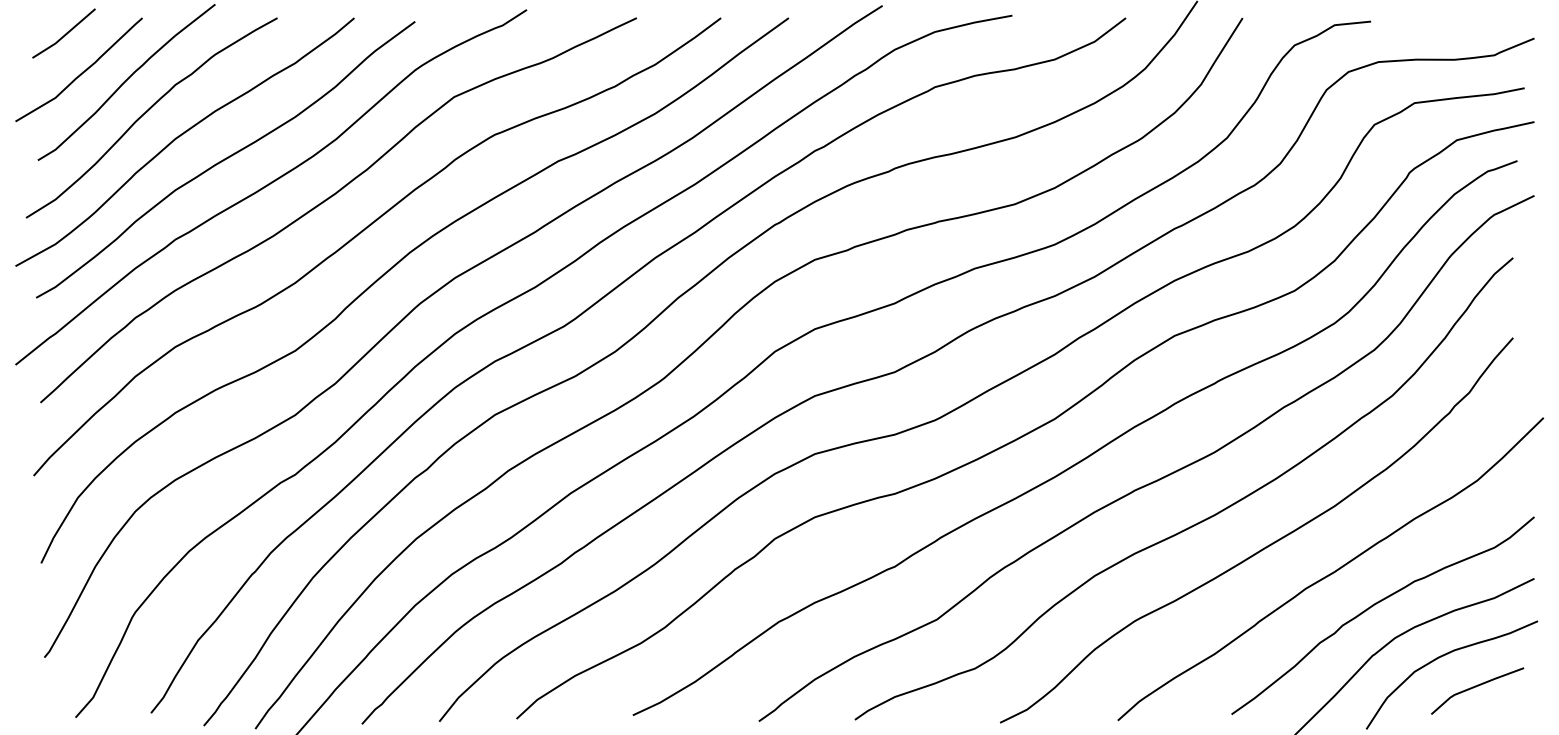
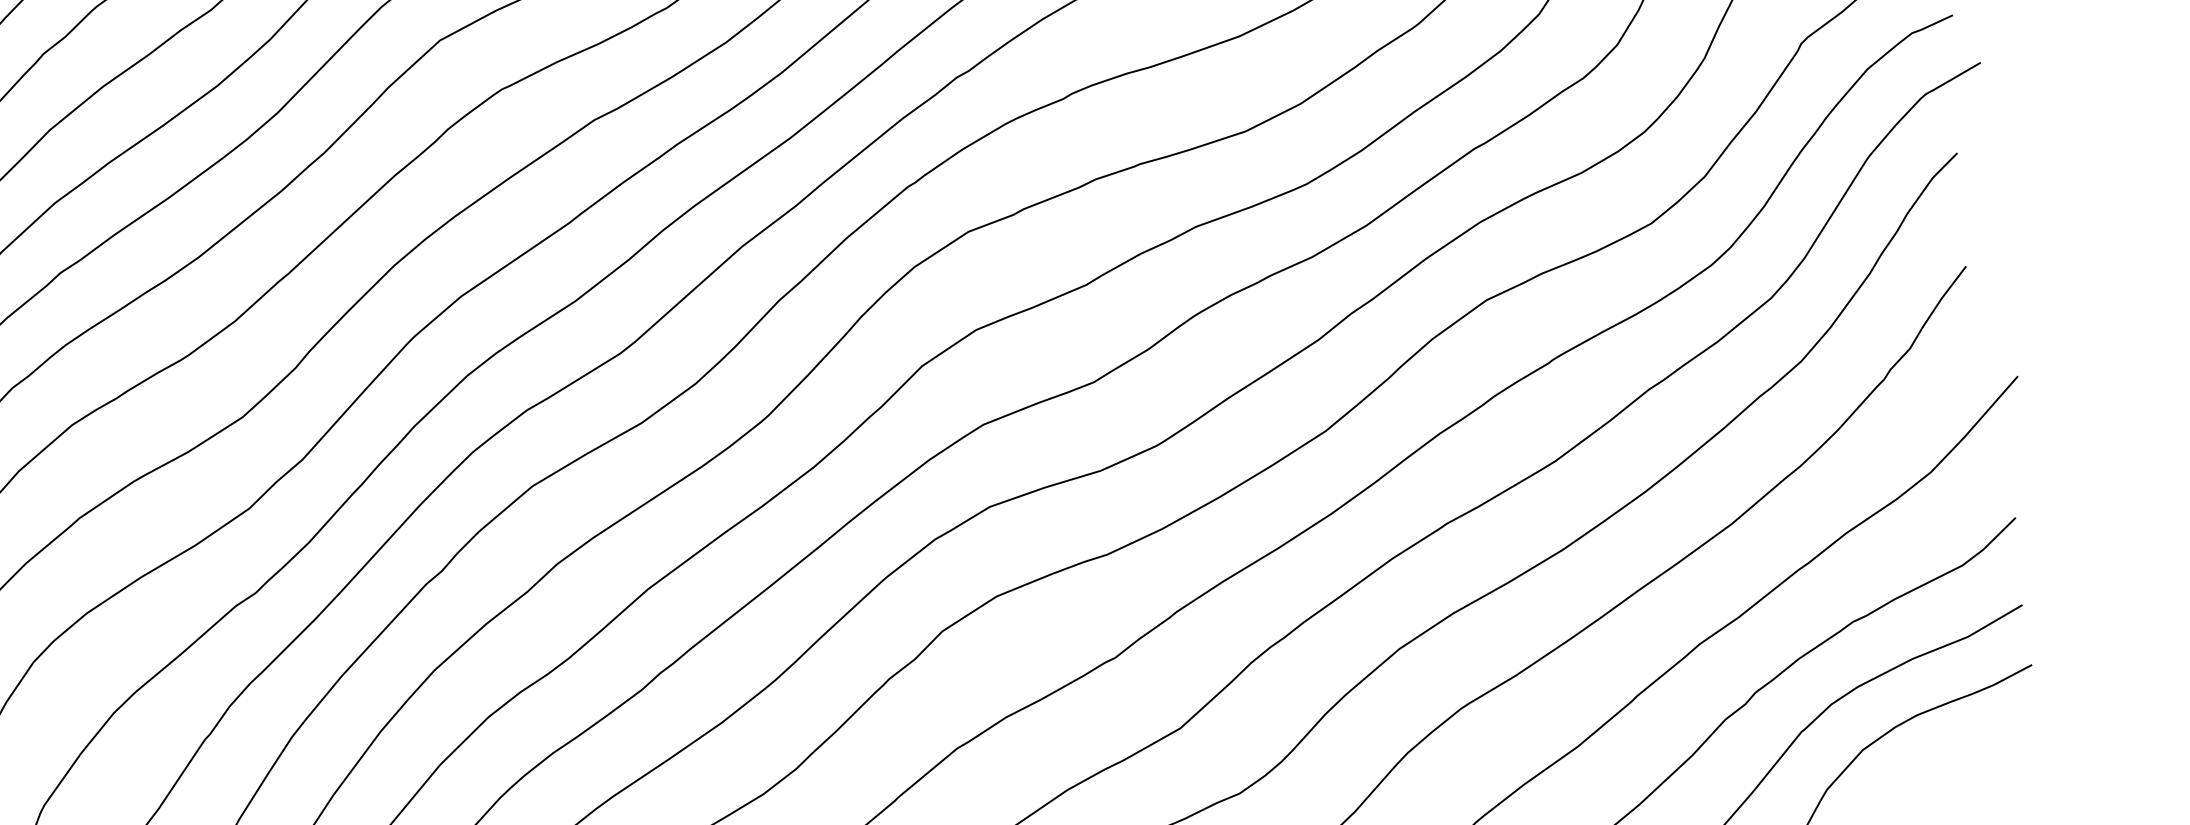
line: (1476, 687) -> (1952, 765), removed

